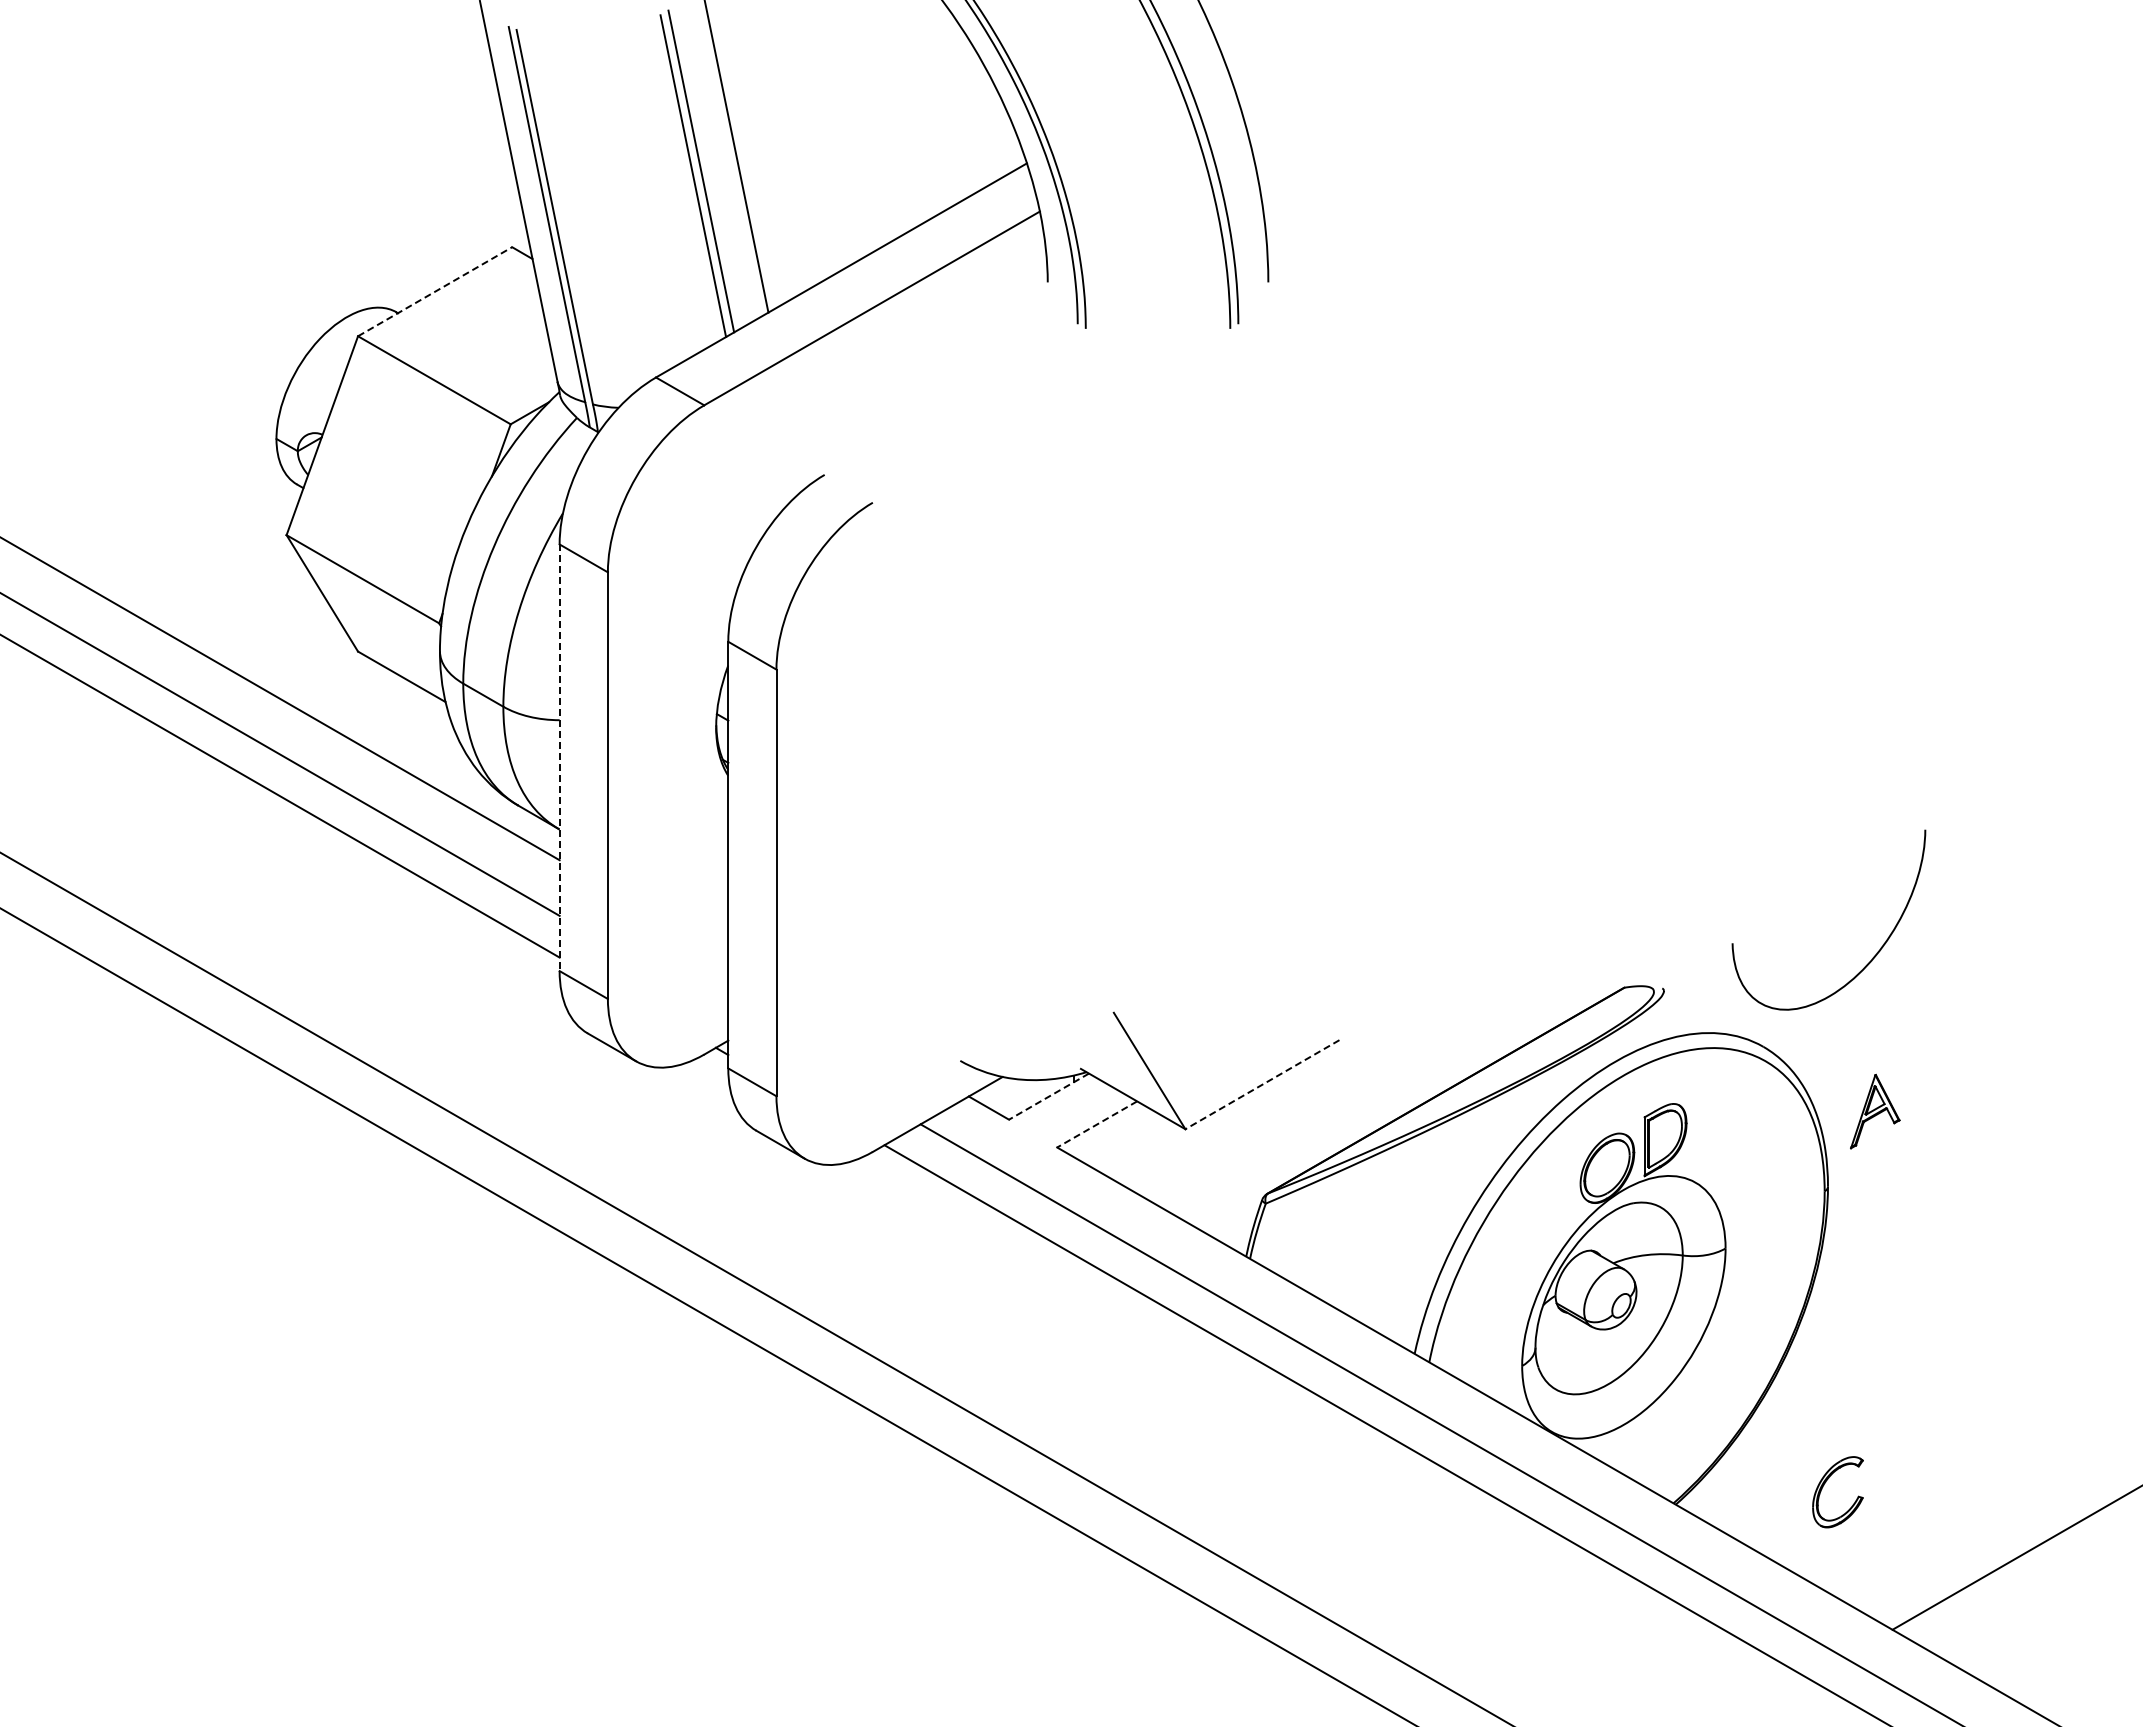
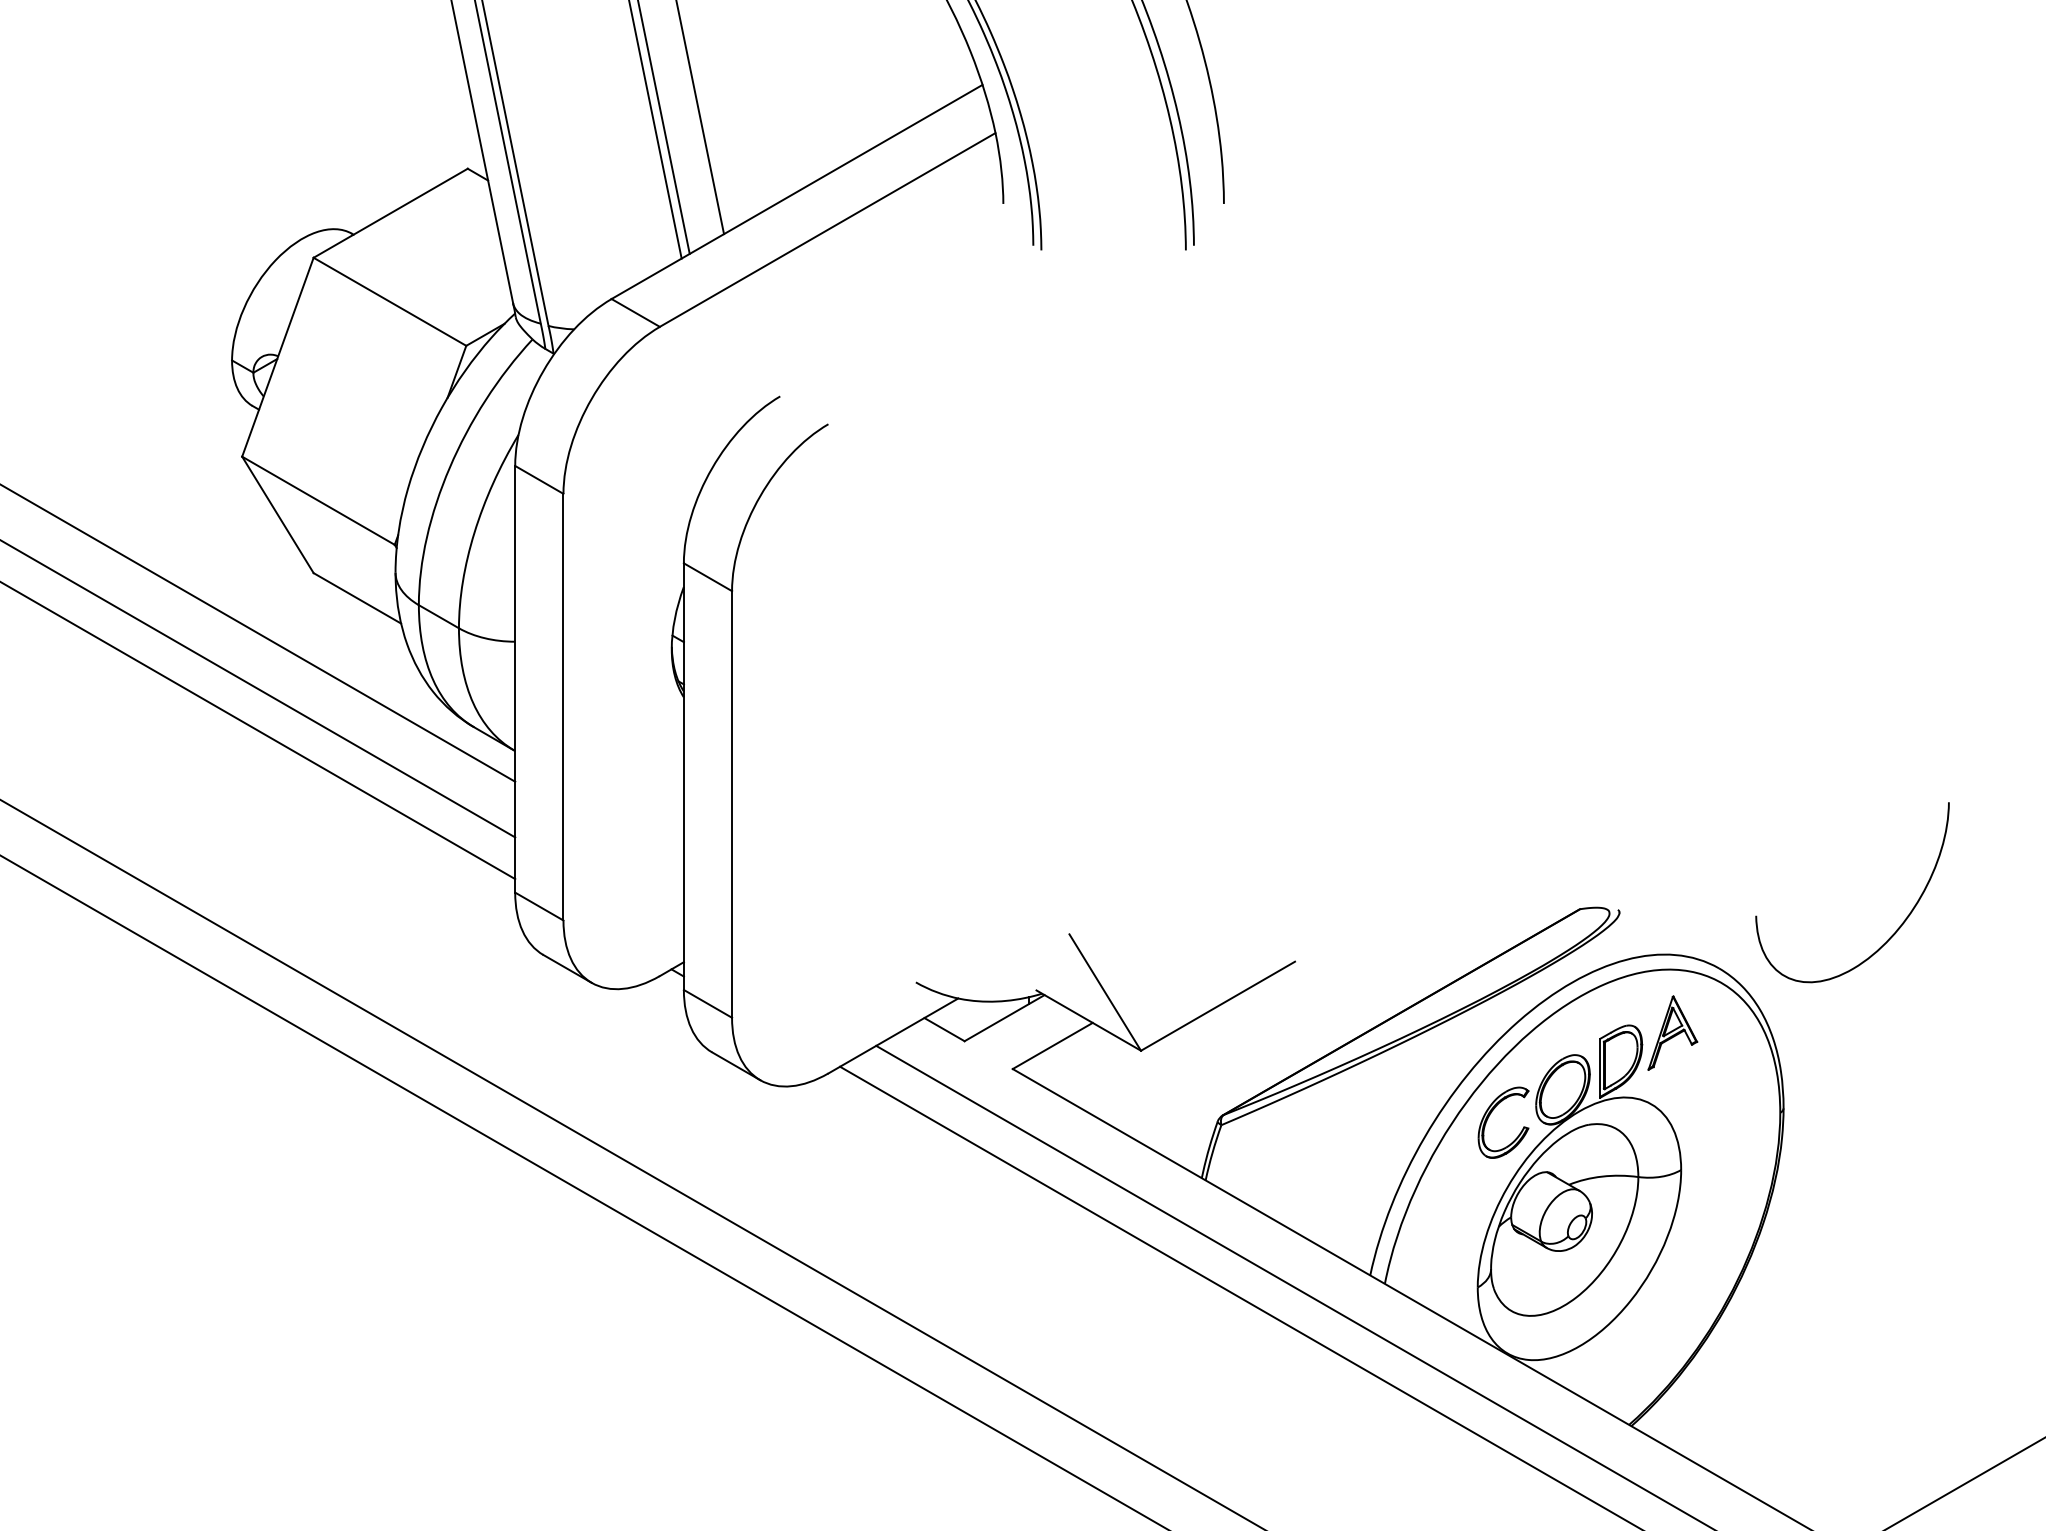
line: (435, 291) -> (391, 213), dashed -> solid
line: (559, 758) -> (515, 680), dashed -> solid
curve: (1872, 957) -> (1896, 930), moved
line: (1262, 1084) -> (1218, 1006), dashed -> solid
line: (1048, 1096) -> (1004, 1018), dashed -> solid
part: (1875, 1111) -> (1673, 1033), moved
line: (1096, 1124) -> (1052, 1046), dashed -> solid
part: (1824, 1485) -> (1490, 1116), moved

